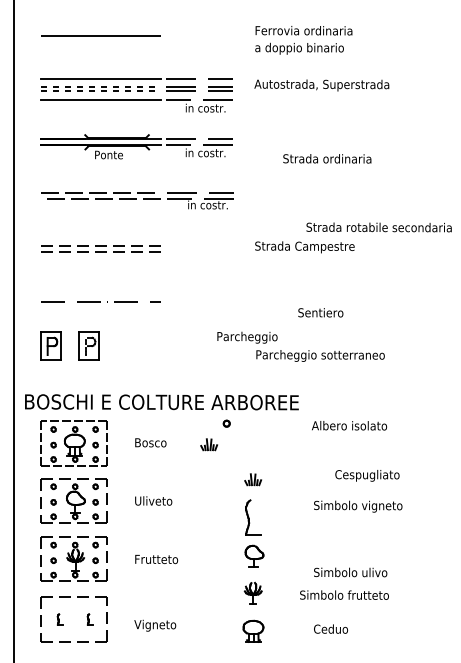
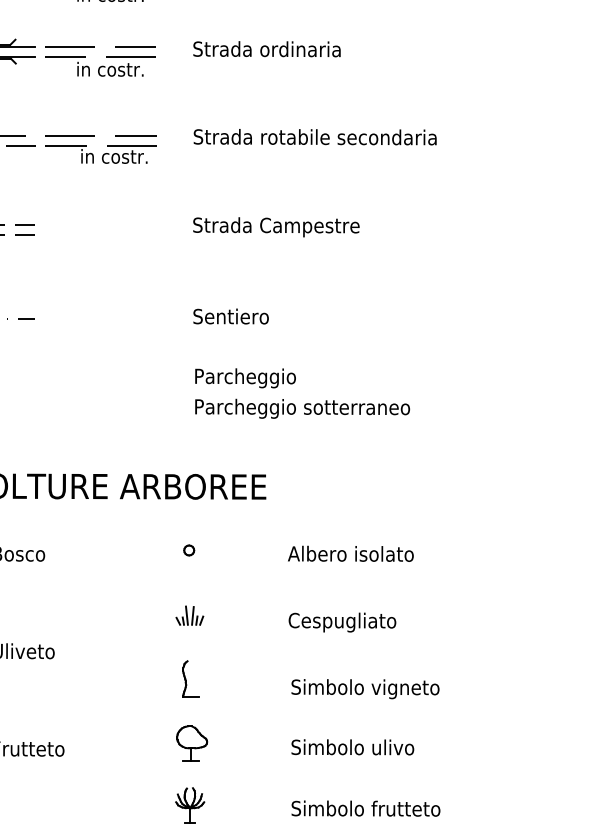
text: (327, 158) -> (267, 48), moved
text: (378, 227) -> (314, 137), moved
text: (320, 312) -> (230, 316), moved
text: (247, 337) -> (245, 377), moved
part: (226, 423) -> (188, 550), moved
text: (349, 425) -> (350, 553), moved
part: (209, 444) -> (116, 556), removed
text: (367, 475) -> (342, 622), moved
text: (358, 506) -> (365, 688), moved
part: (253, 517) -> (190, 678), size x0.62
text: (350, 572) -> (352, 747), moved
text: (344, 594) -> (365, 807), moved

